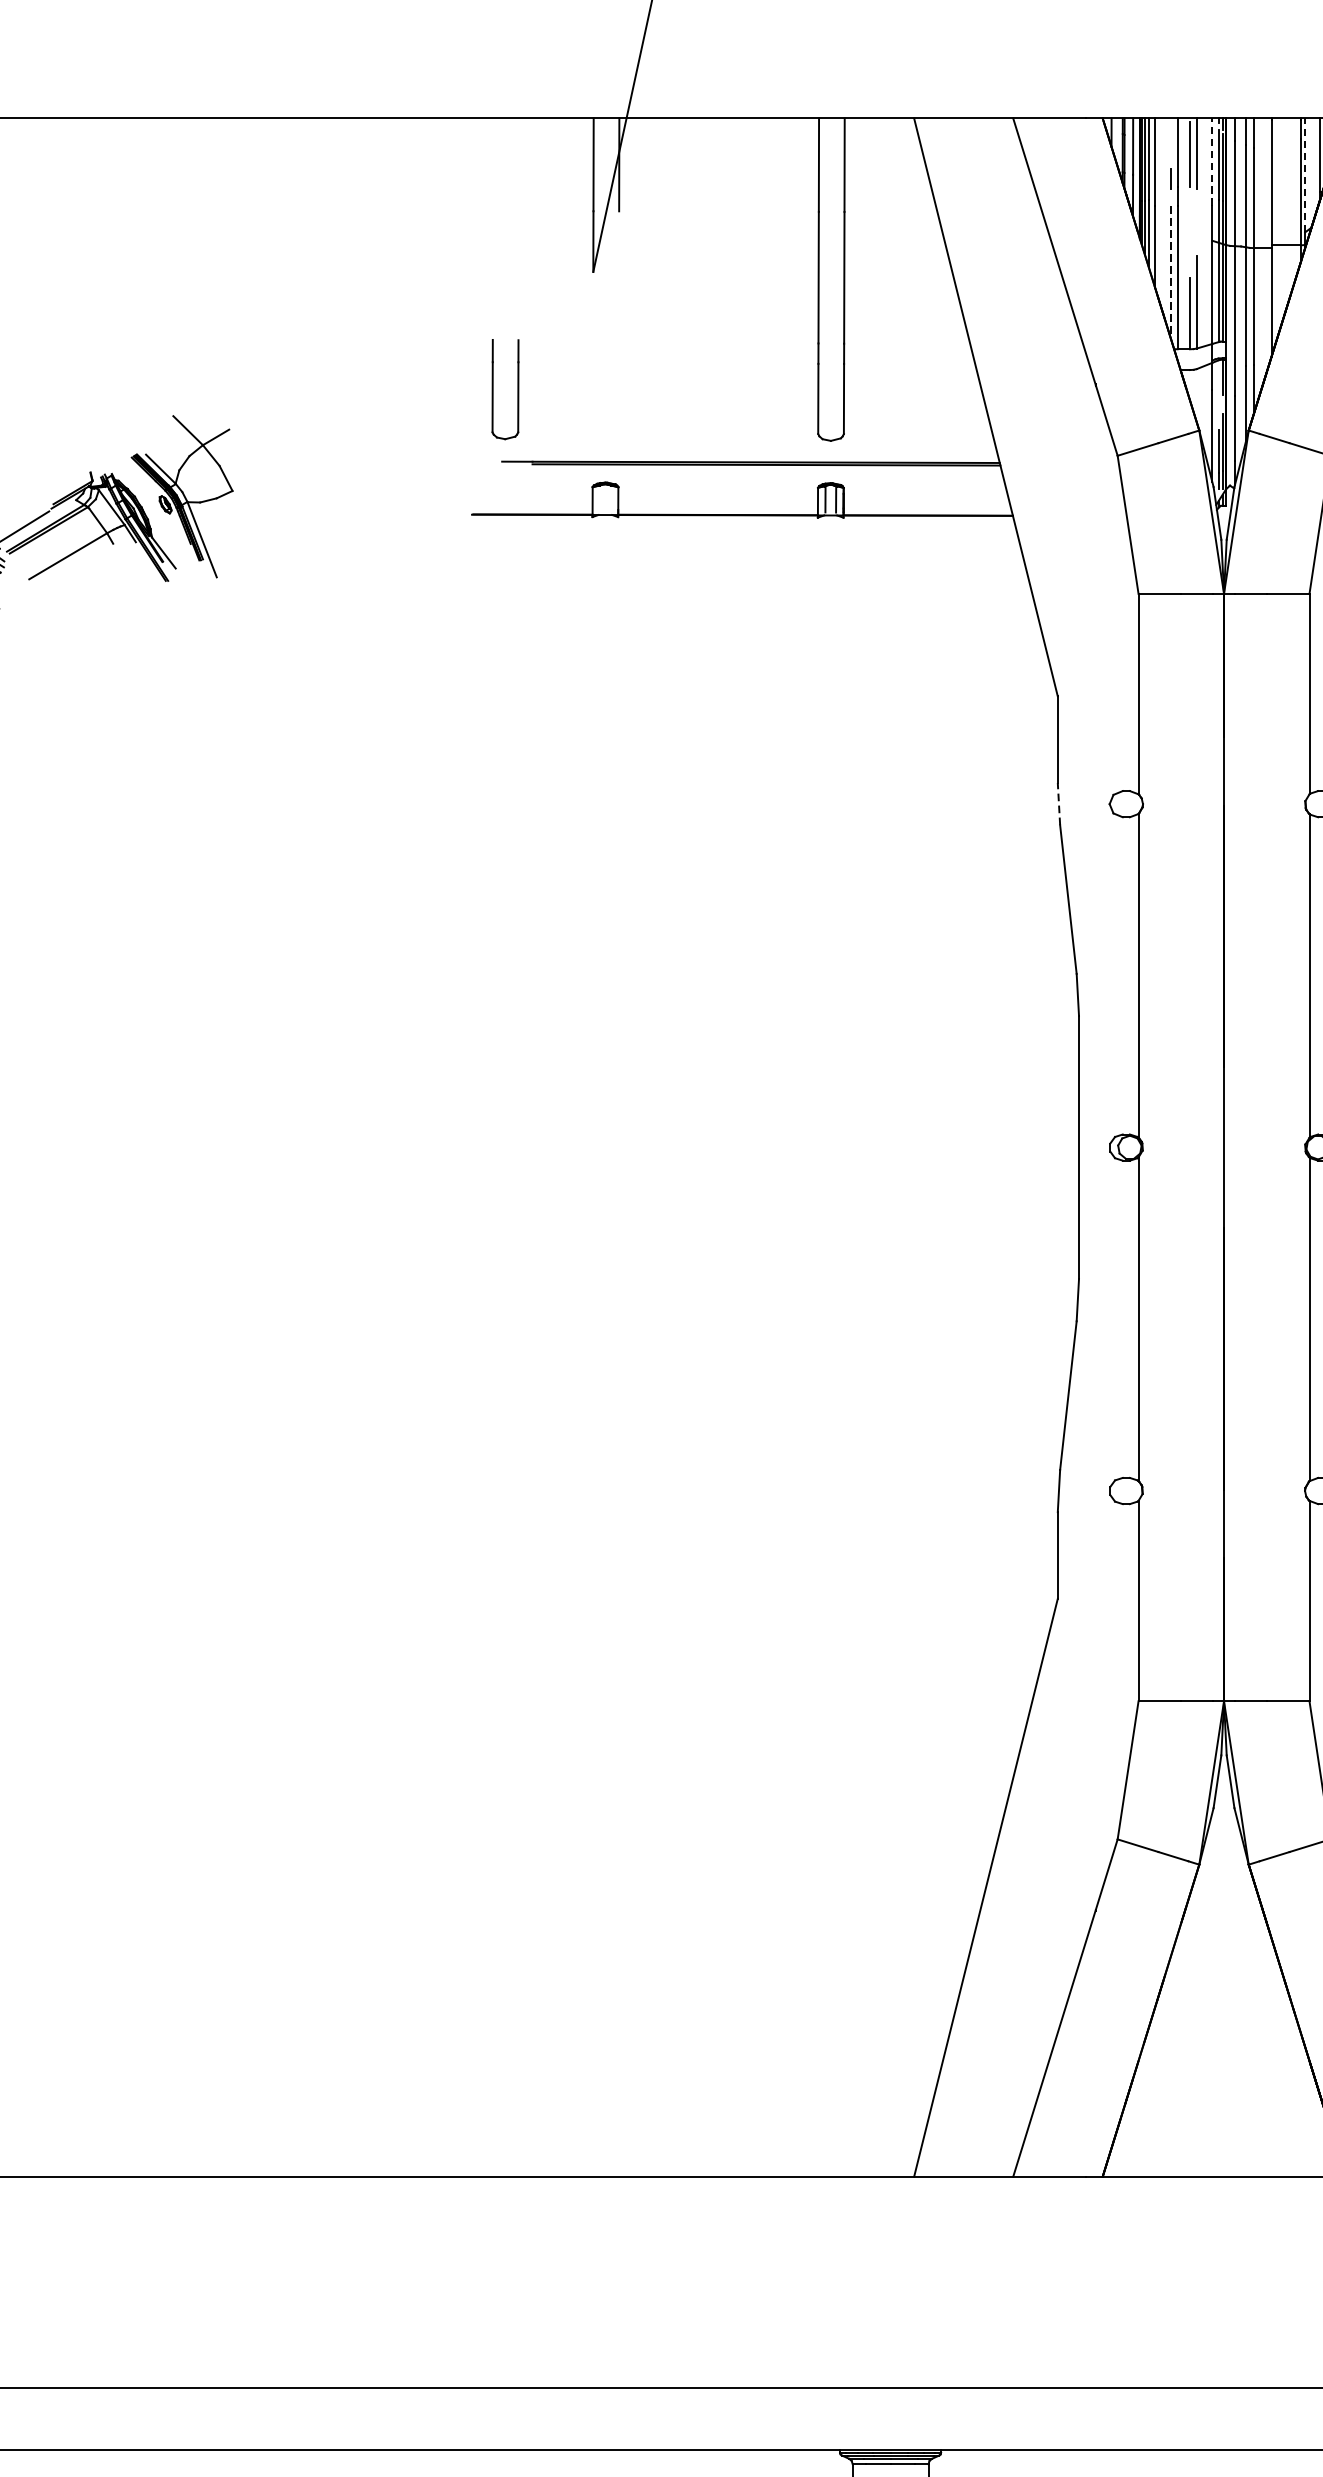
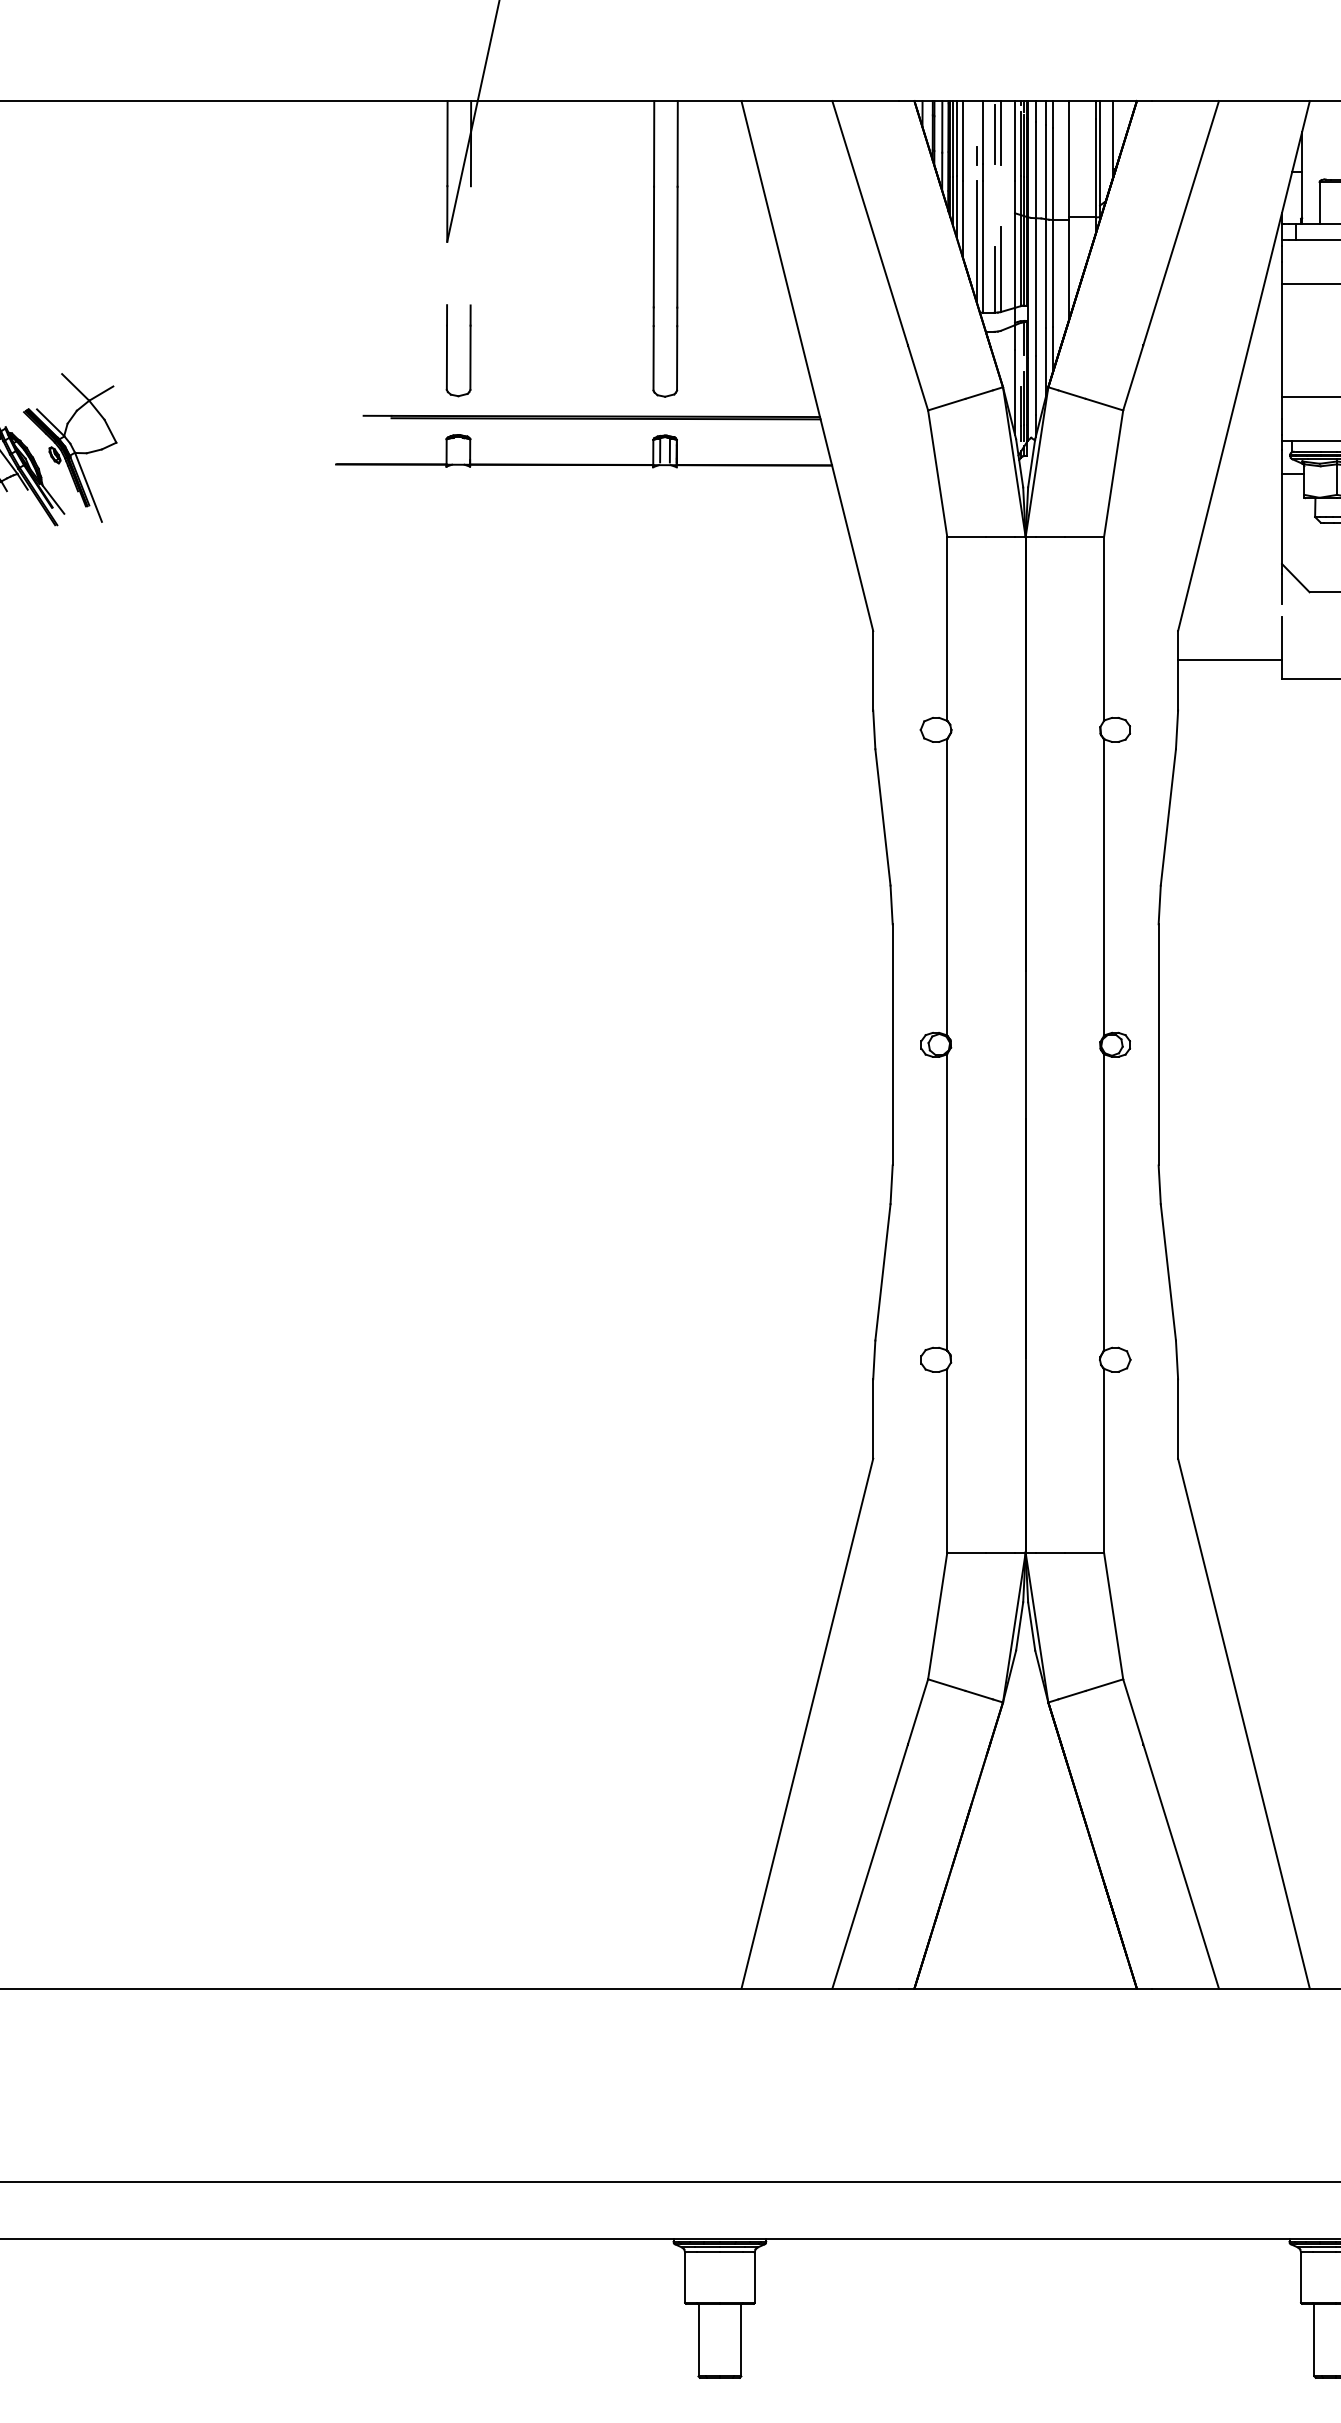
line: (1212, 161) -> (1015, 140), dashed -> solid
line: (1305, 174) -> (1100, 152), dashed -> solid
line: (1170, 272) -> (976, 242), dashed -> solid
part: (493, 389) -> (447, 350), moved
line: (1059, 803) -> (874, 729), dashed -> solid

